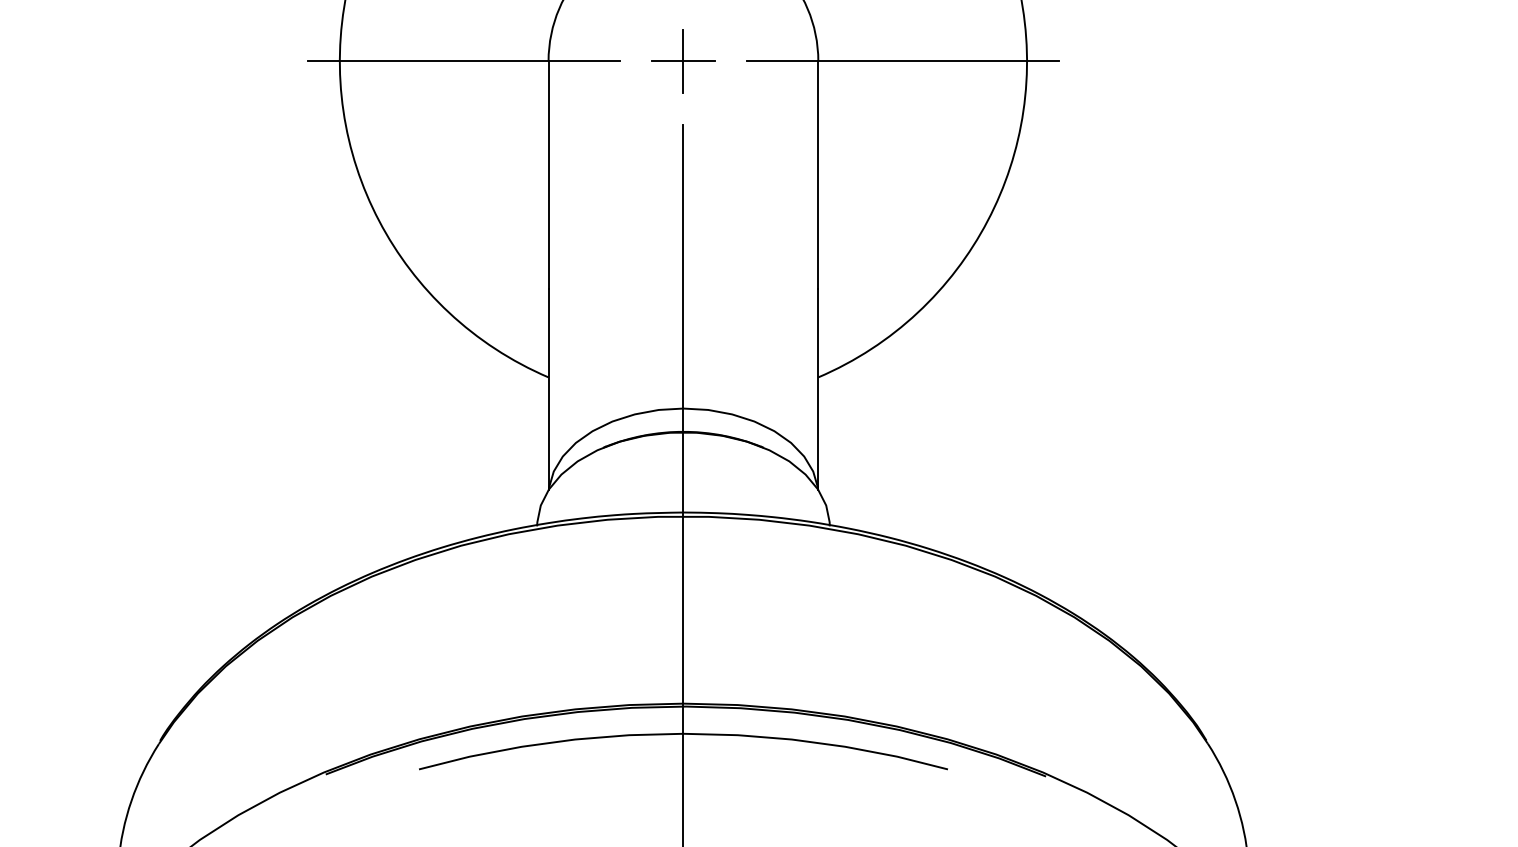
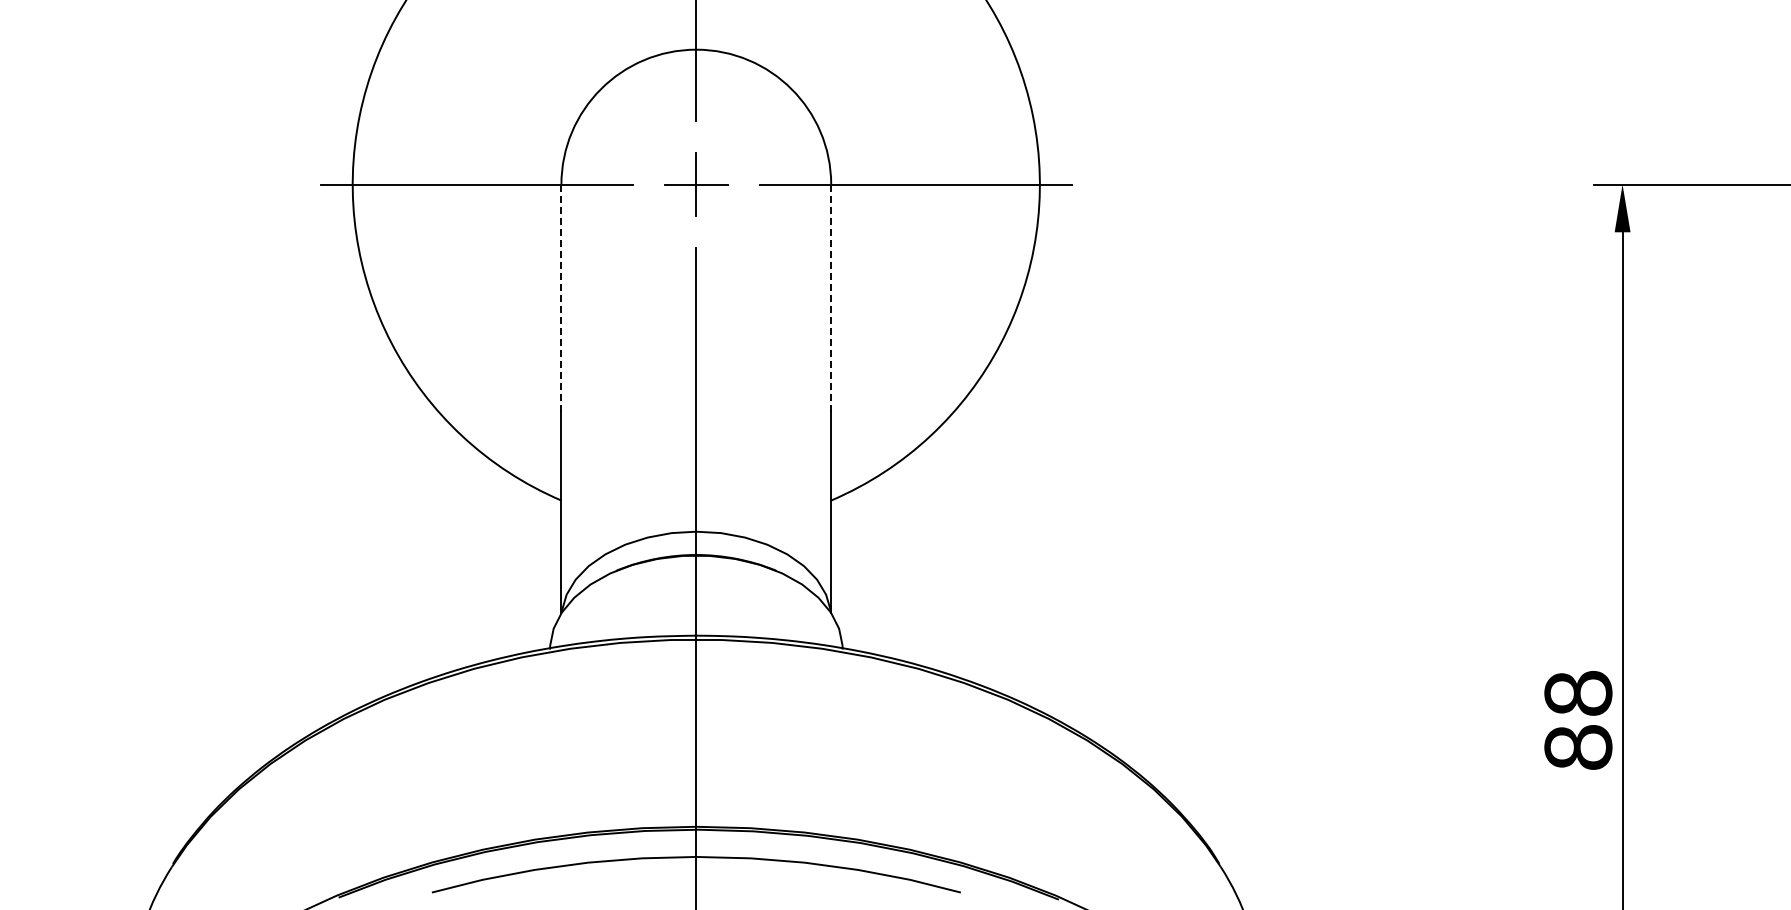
line: (548, 175) -> (561, 298), solid -> dashed
line: (818, 175) -> (831, 298), solid -> dashed

